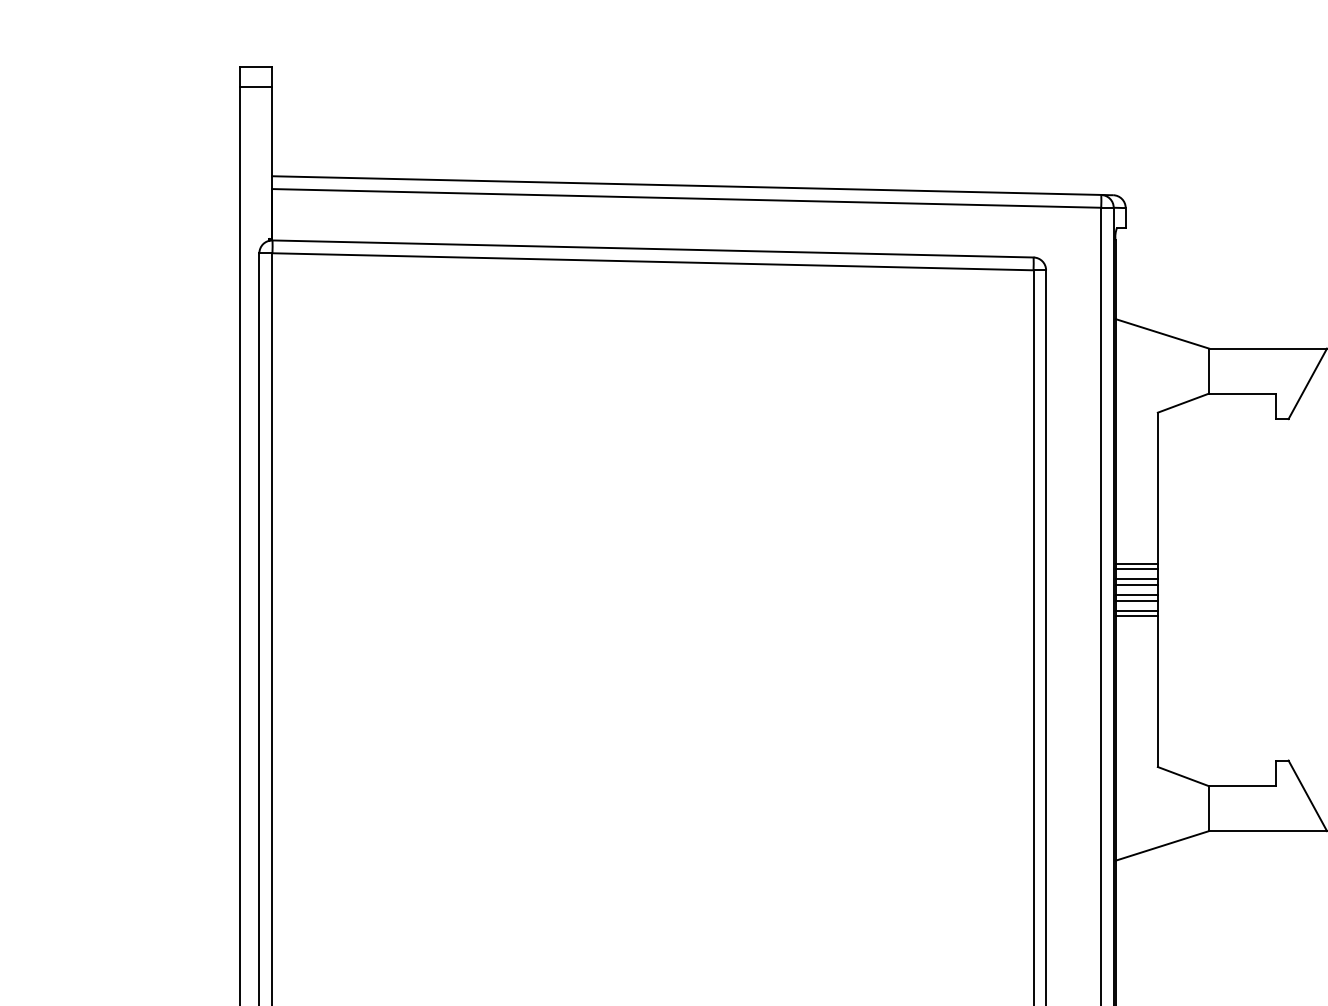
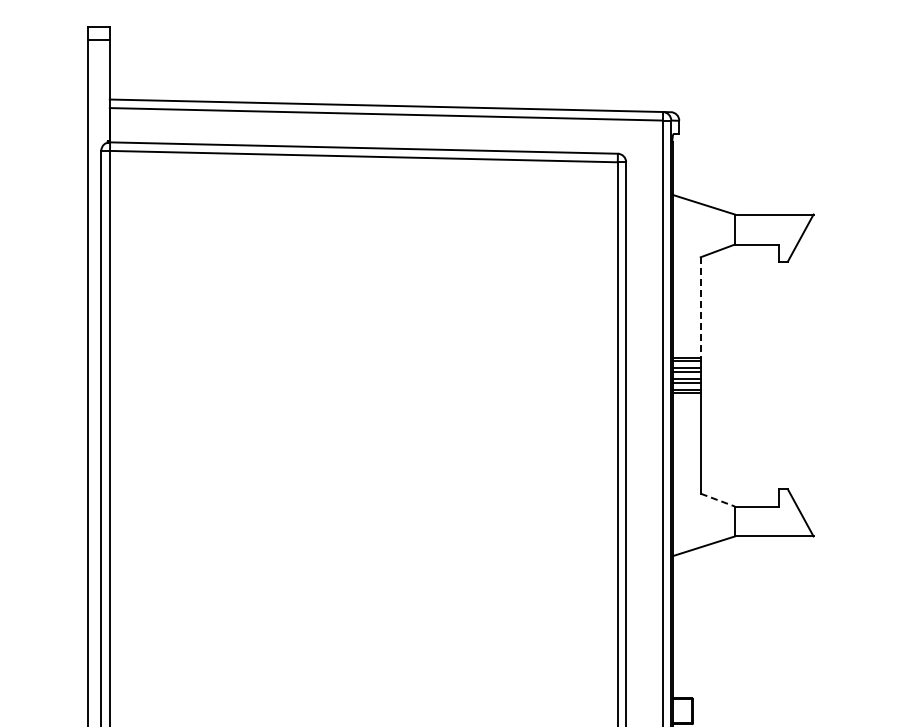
line: (1157, 489) -> (700, 308), solid -> dashed
line: (1184, 777) -> (718, 500), solid -> dashed

